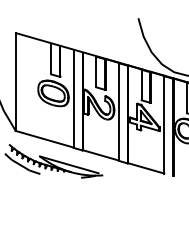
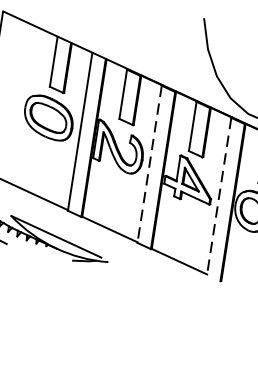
line: (119, 112) -> (150, 165), solid -> dashed
line: (164, 125) -> (219, 197), solid -> dashed

